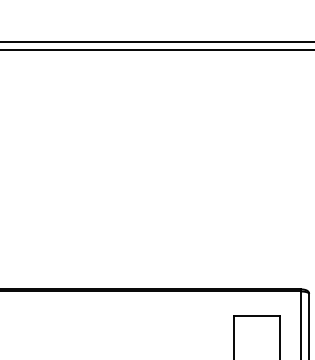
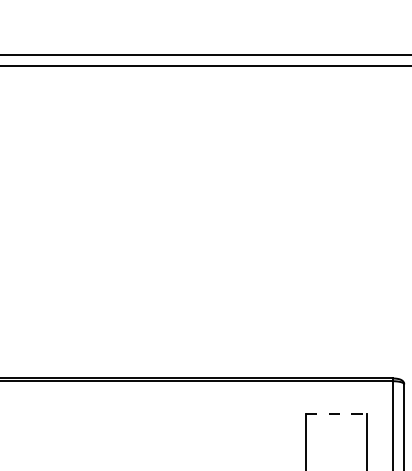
line: (257, 316) -> (336, 413), solid -> dashed

